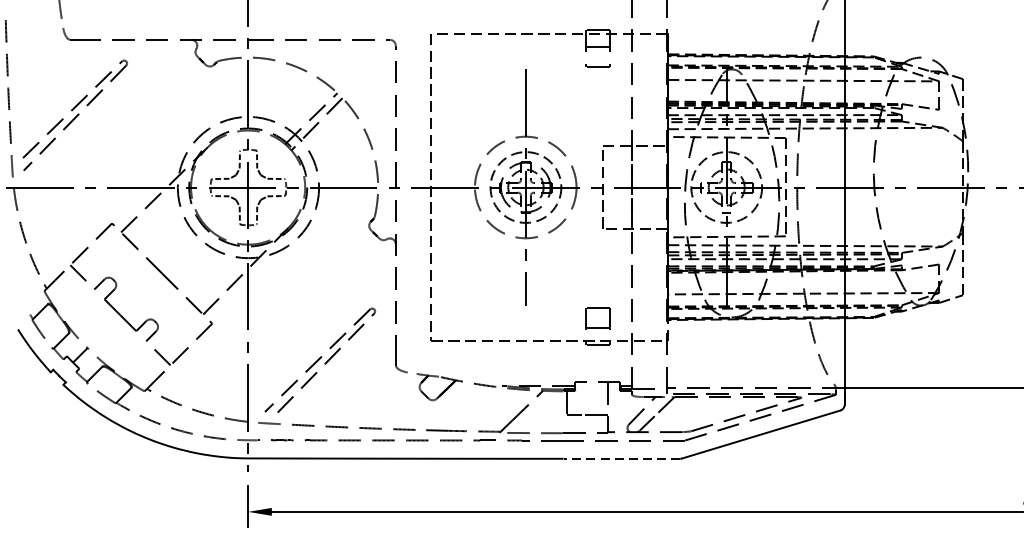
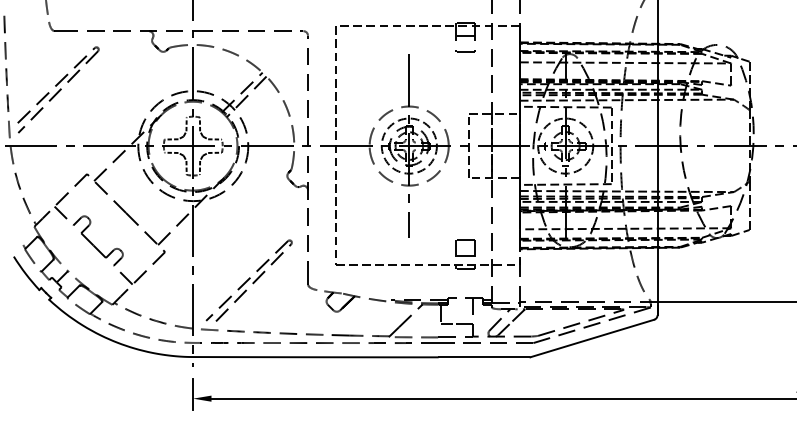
line: (621, 459) -> (483, 357), dashed -> solid

